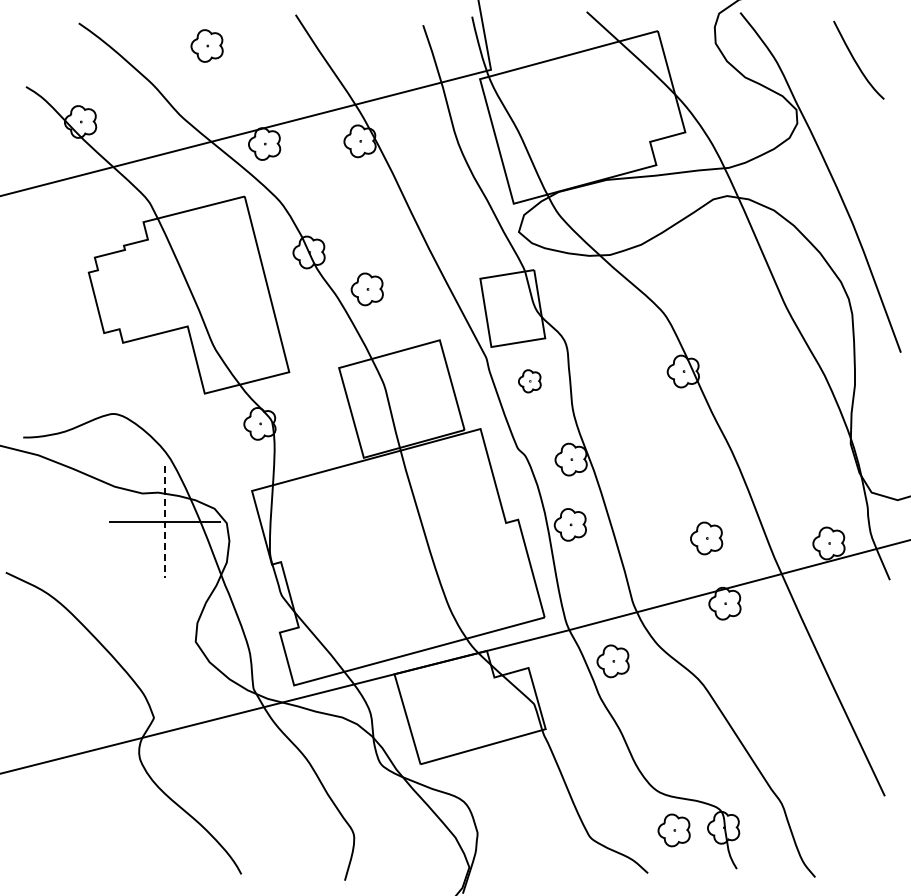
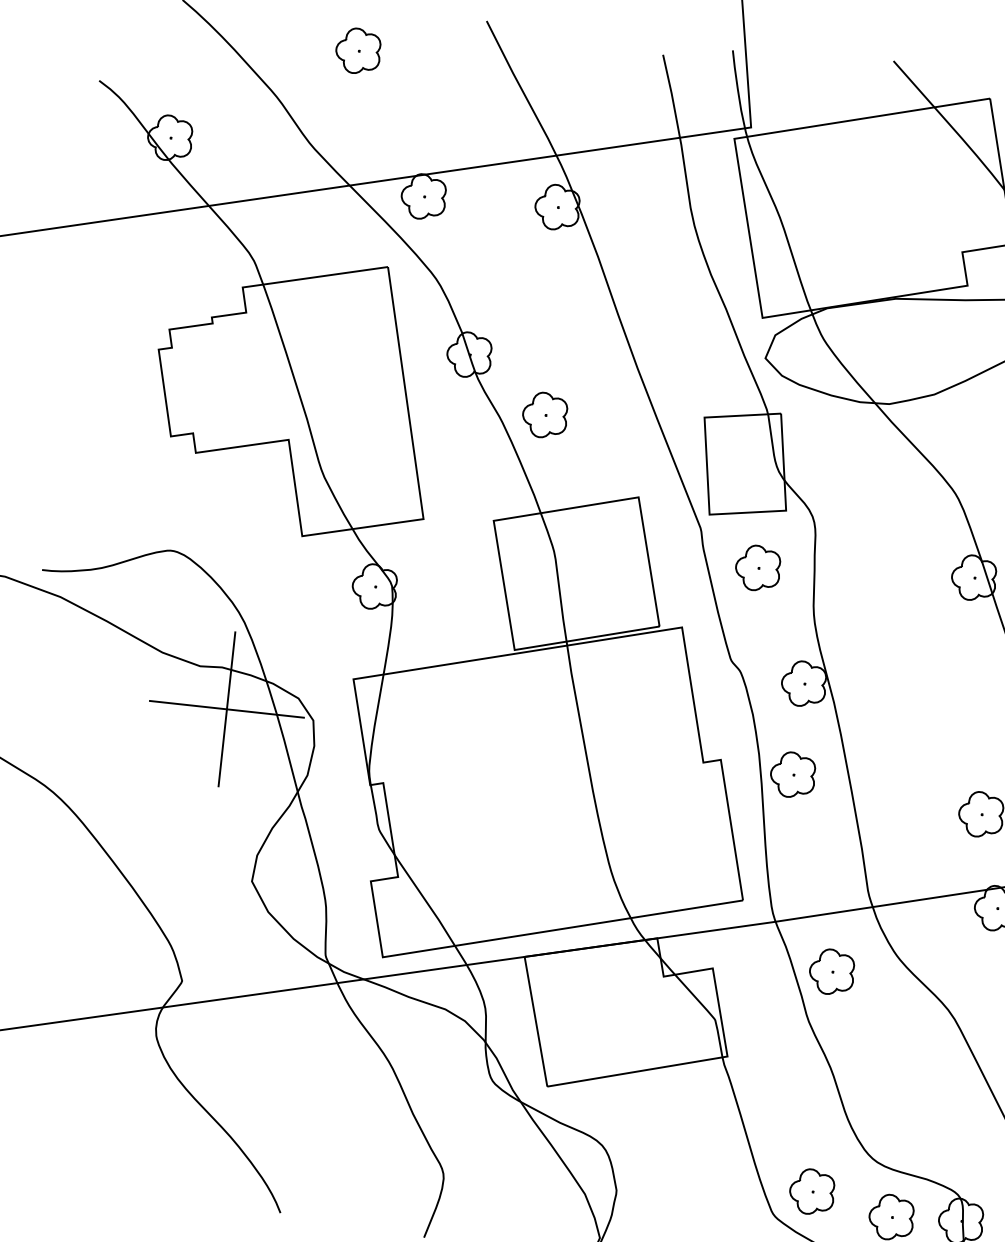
part: (529, 381) -> (757, 568), size x1.43
line: (164, 521) -> (226, 708), dashed -> solid
part: (615, 818) -> (811, 1191), added

